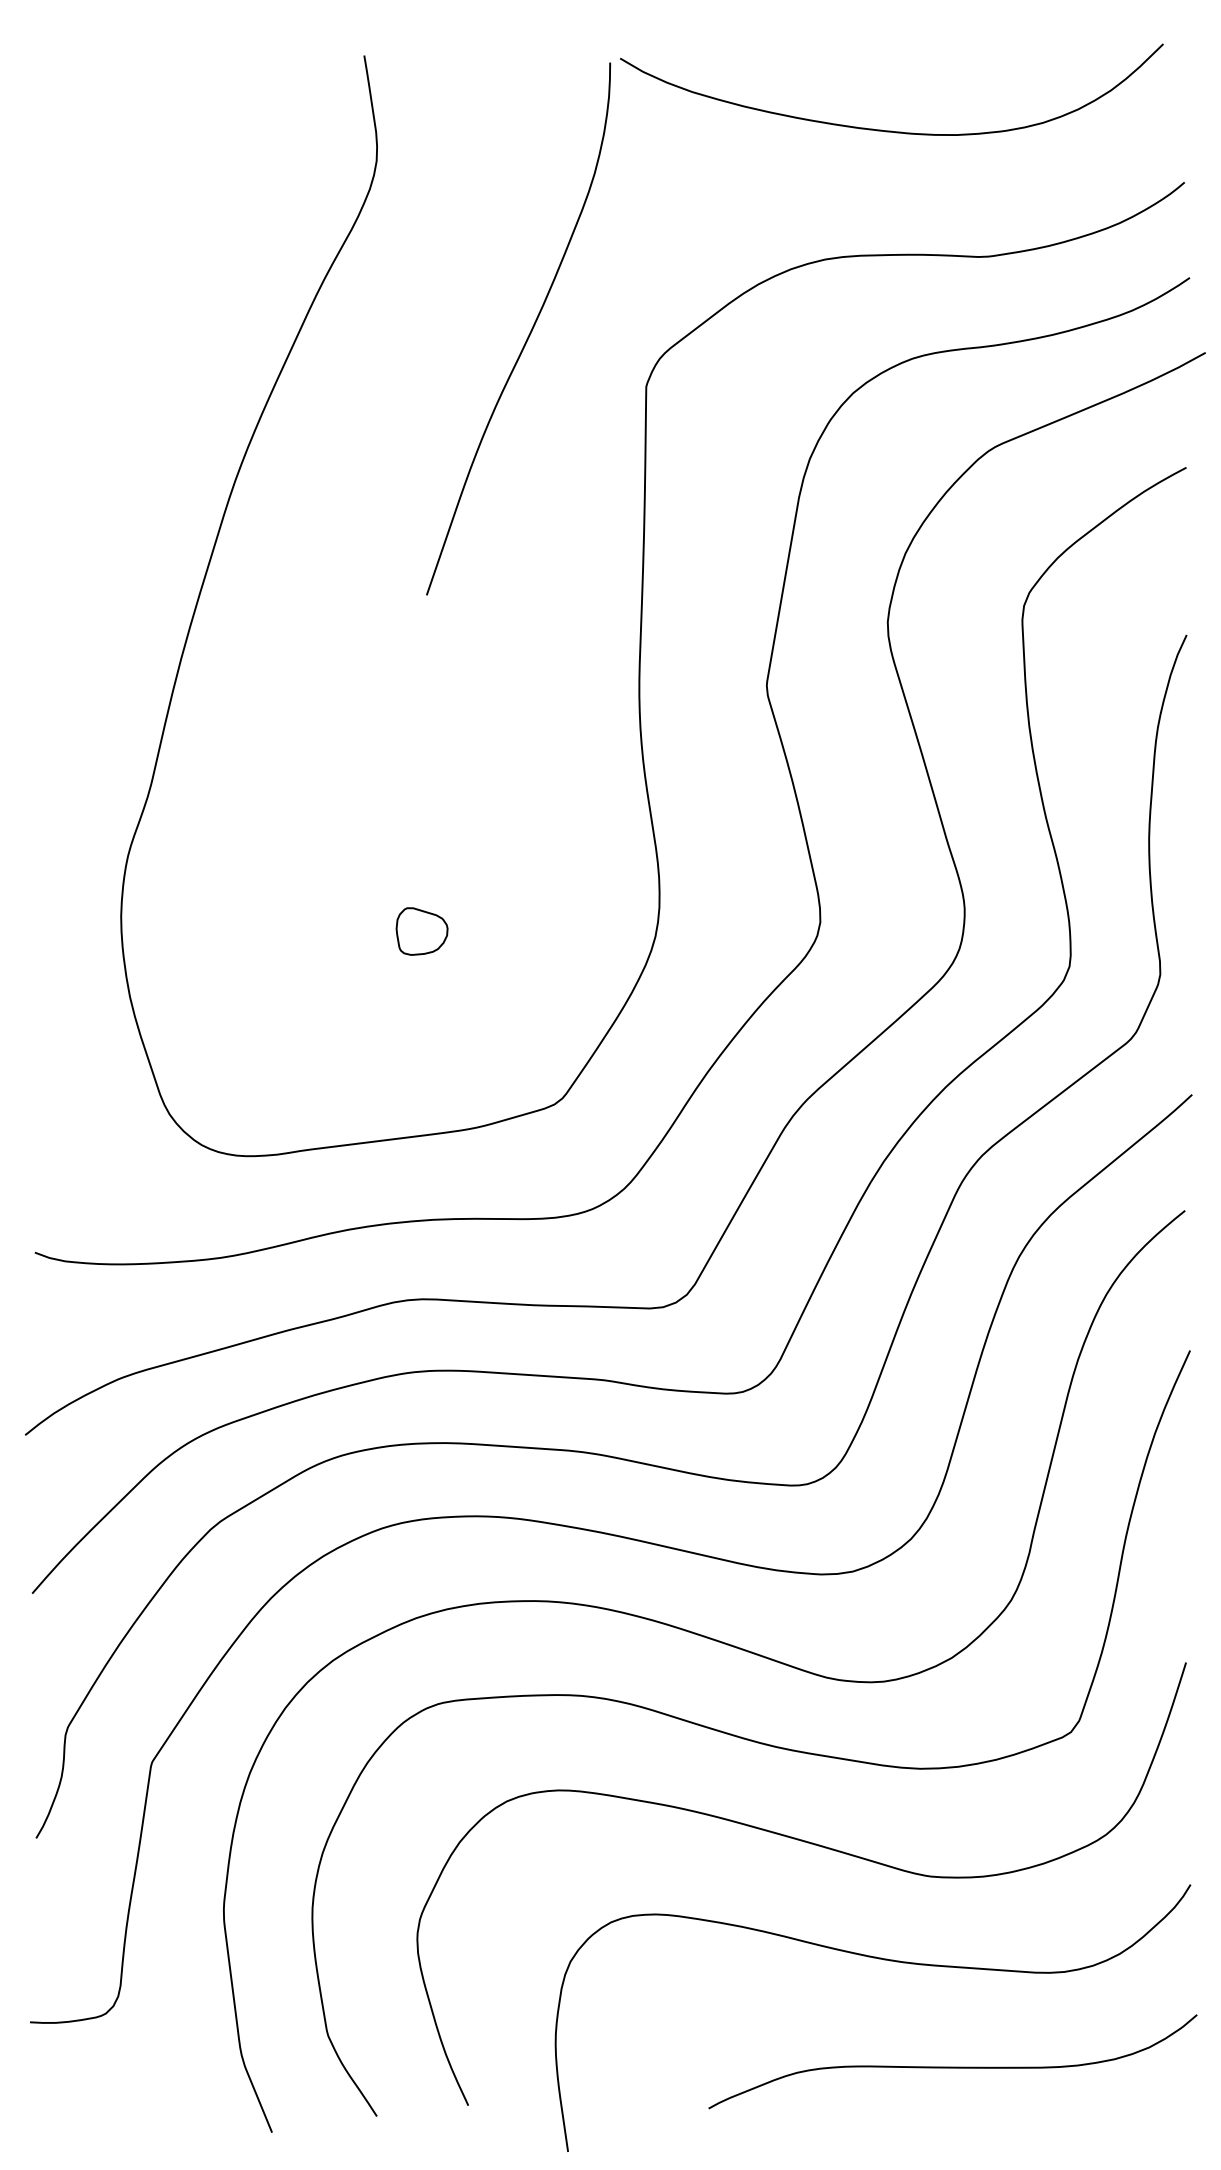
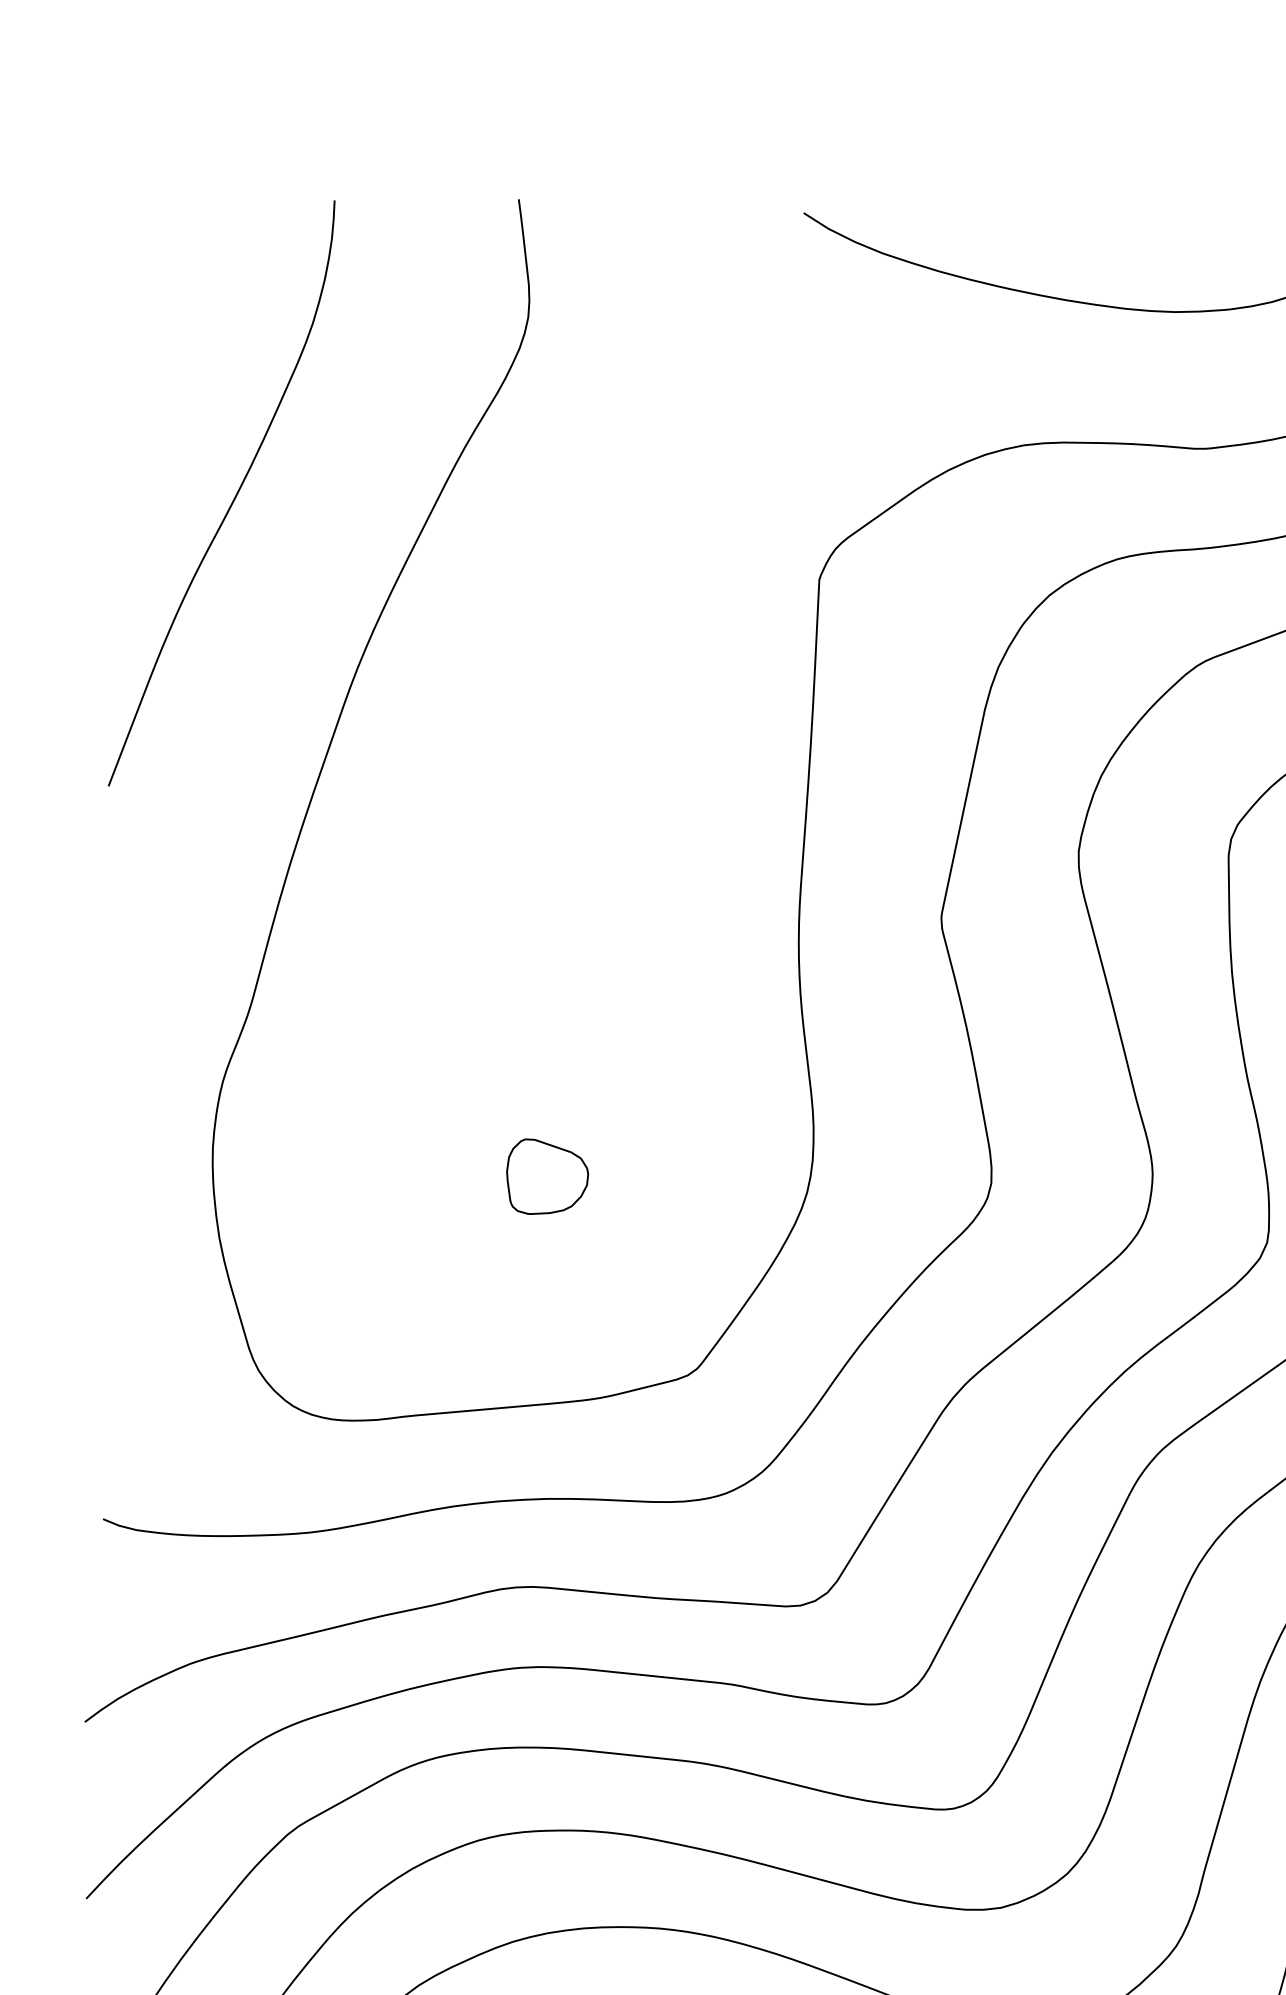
curve: (528, 334) -> (232, 499), moved
part: (421, 931) -> (546, 1177), size x1.43

